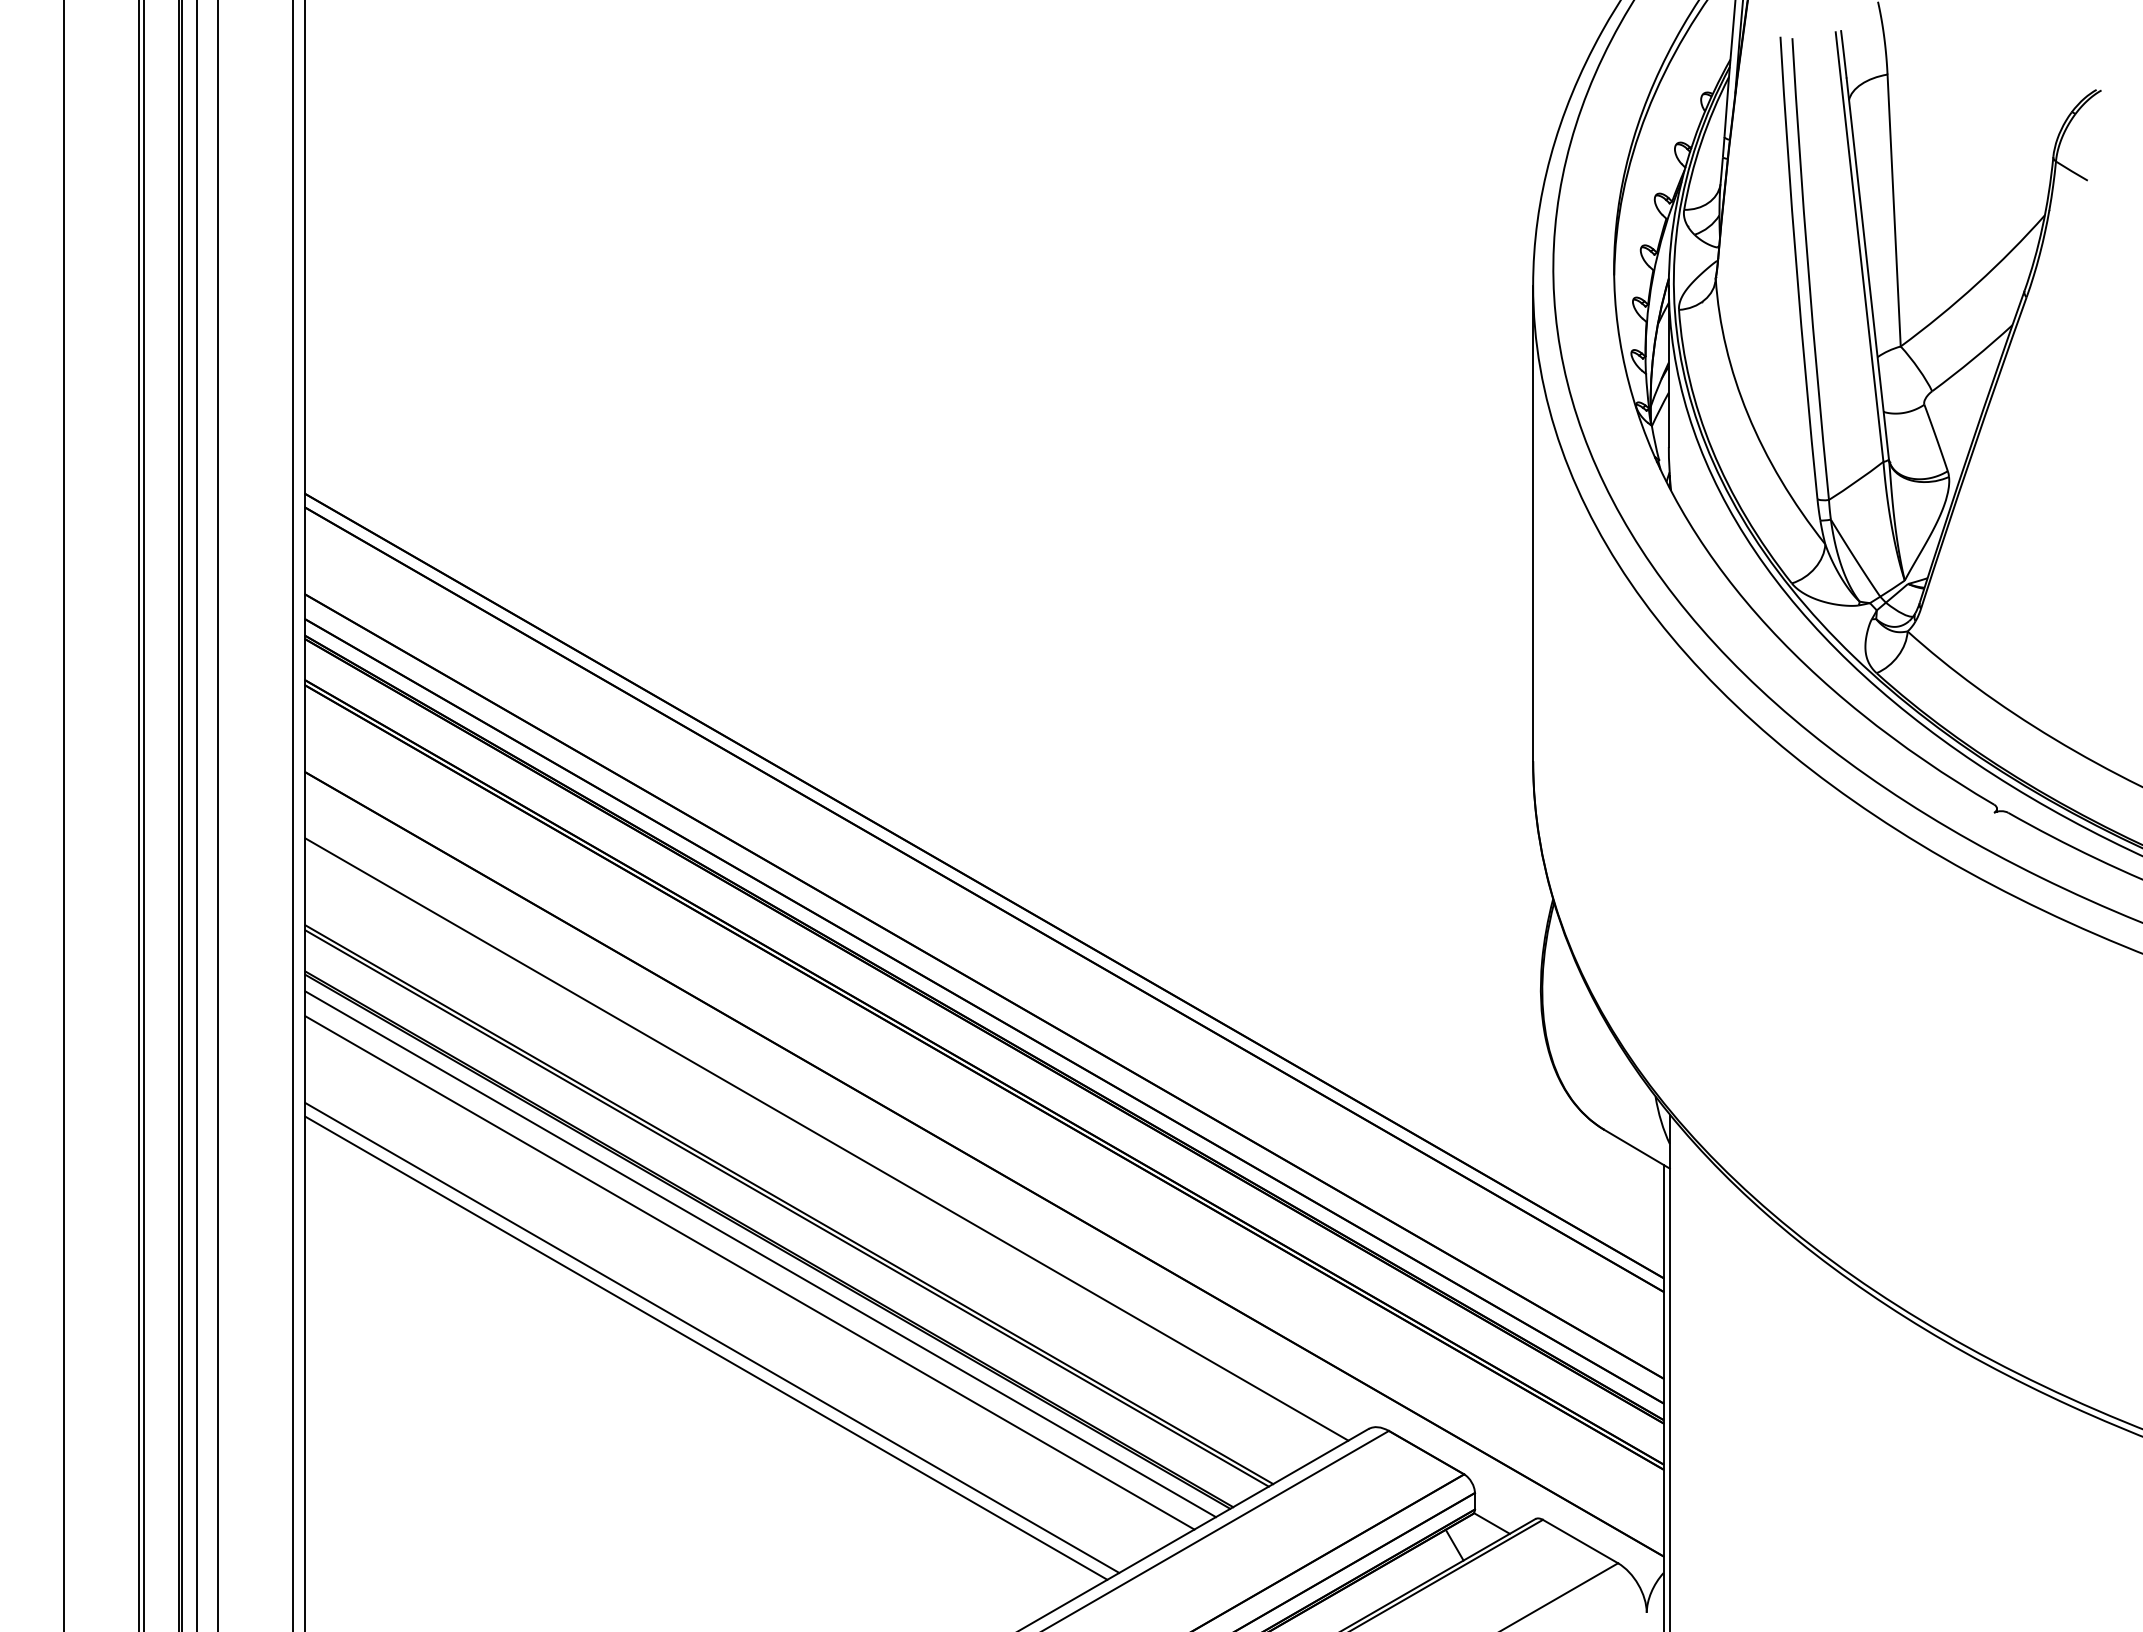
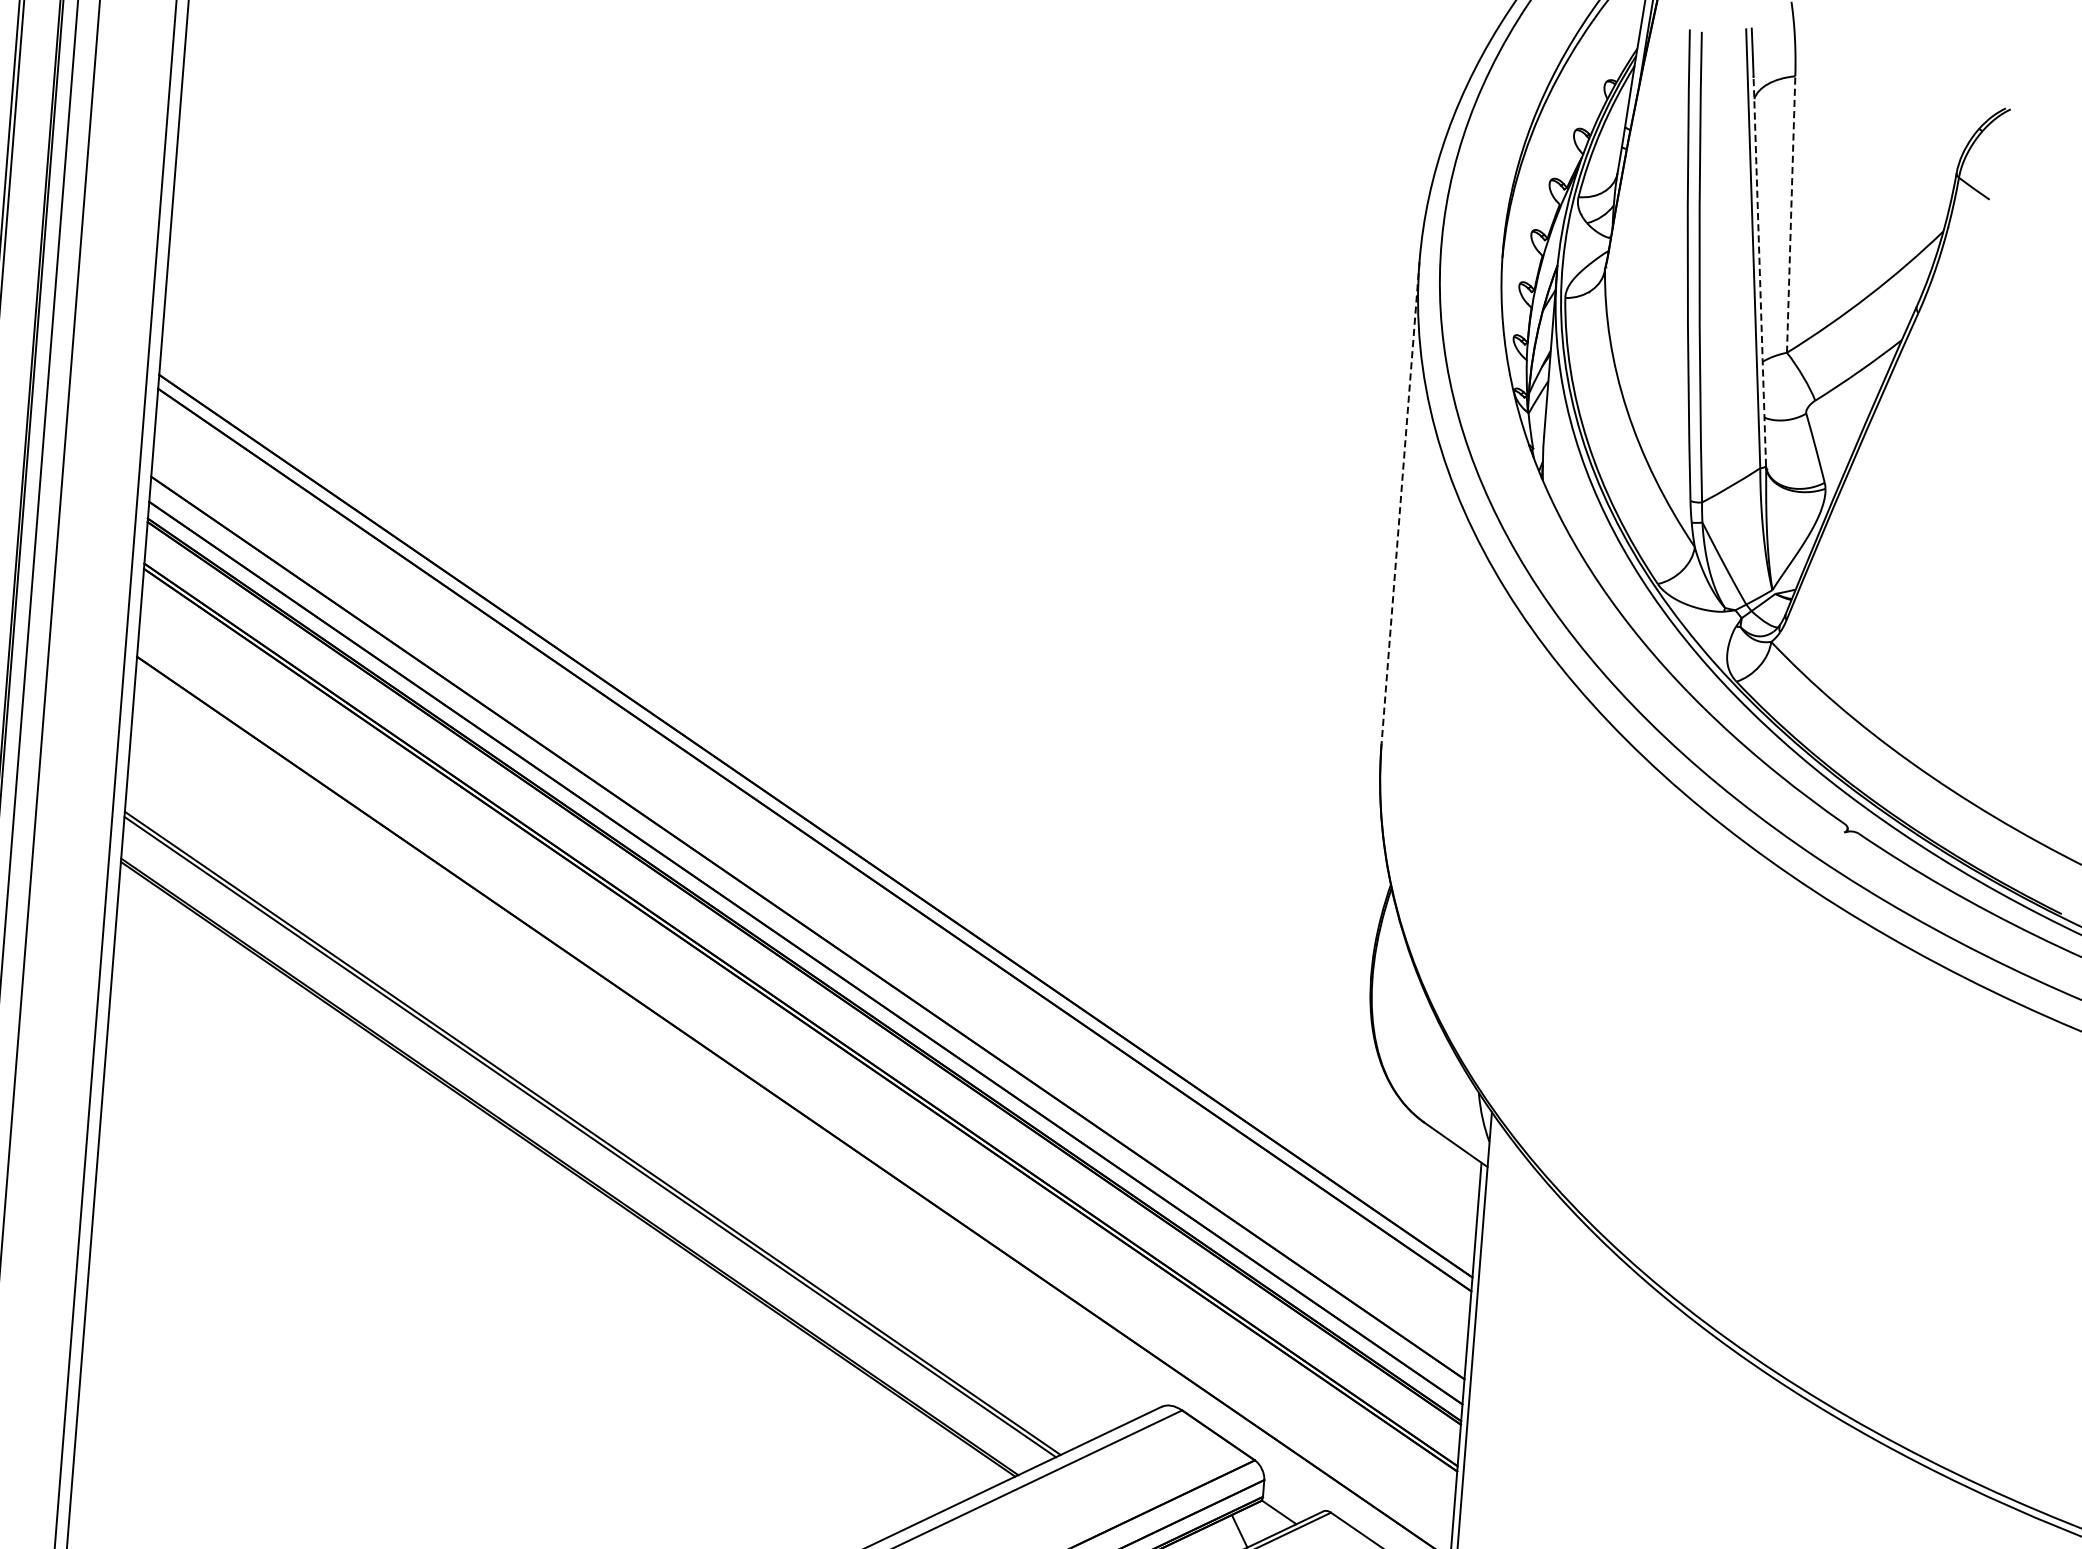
line: (1894, 210) -> (1791, 214), solid -> dashed
line: (1867, 268) -> (1759, 271), solid -> dashed
line: (1533, 523) -> (1400, 502), solid -> dashed
line: (826, 1139) -> (635, 1070), removed
line: (760, 1254) -> (559, 1181), removed
line: (749, 1272) -> (547, 1198), removed
line: (712, 1337) -> (504, 1261), removed
line: (706, 1347) -> (497, 1271), removed

